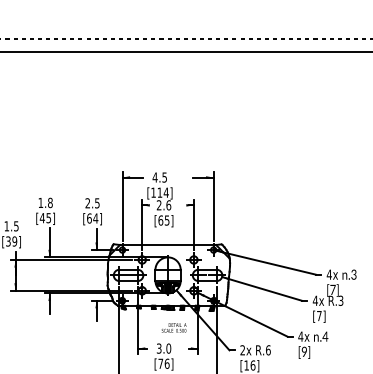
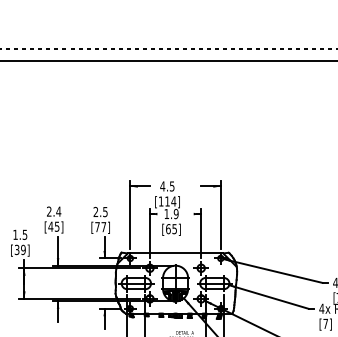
text: (45, 202) -> (53, 211), 1.8 -> 2.4
text: (163, 205) -> (171, 214), 2.6 -> 1.9
text: (92, 218) -> (100, 227), [64] -> [77]

